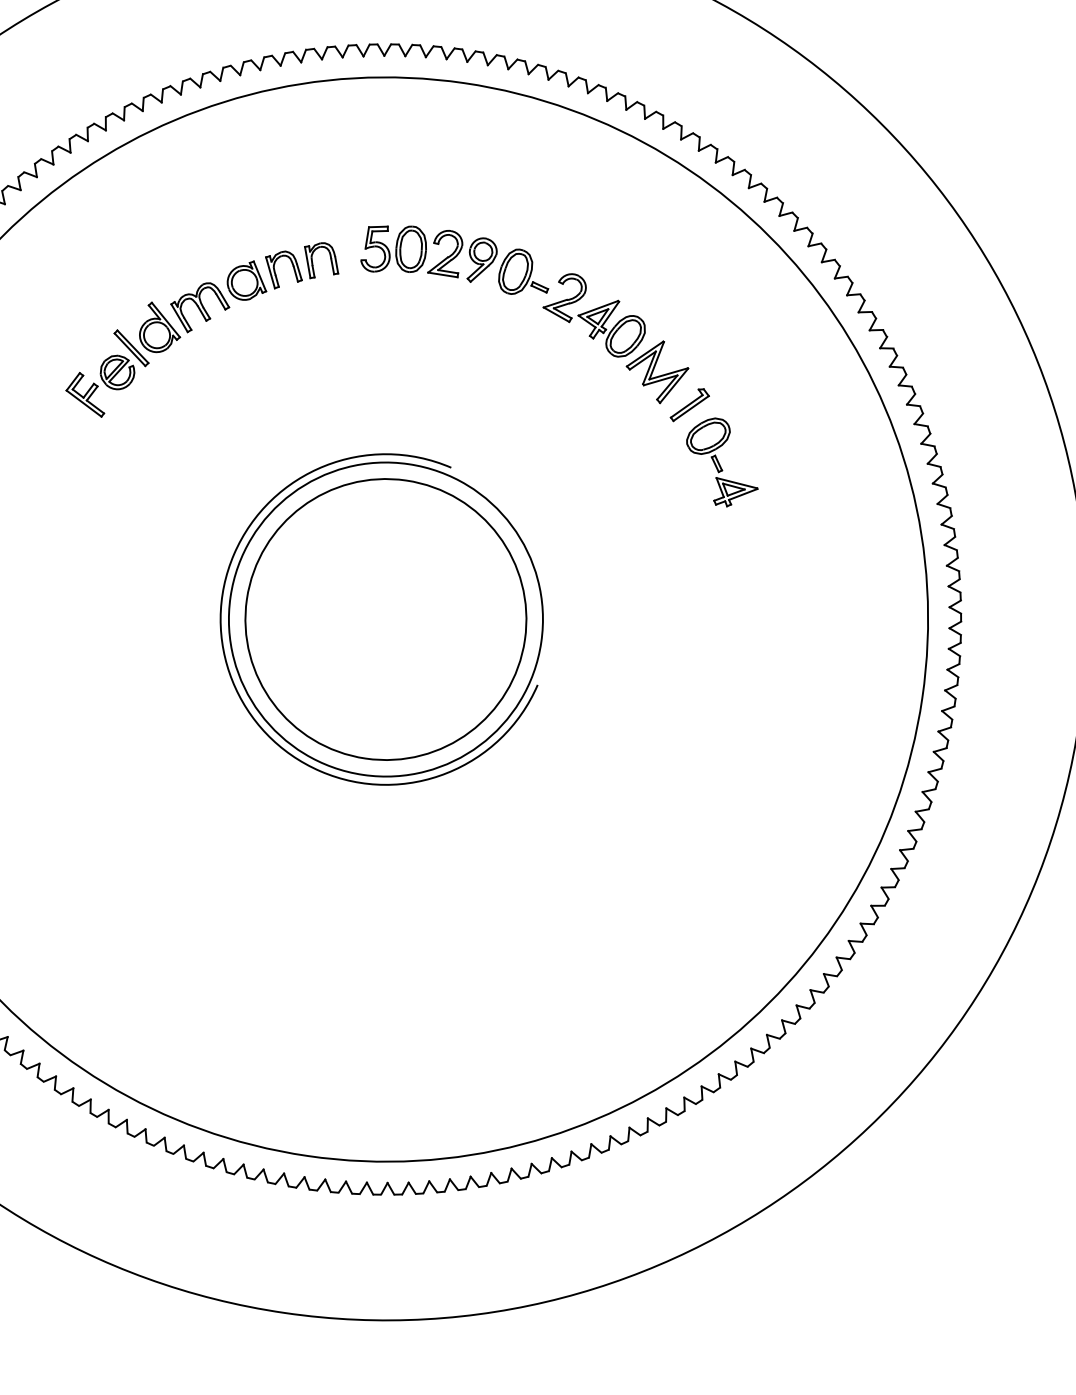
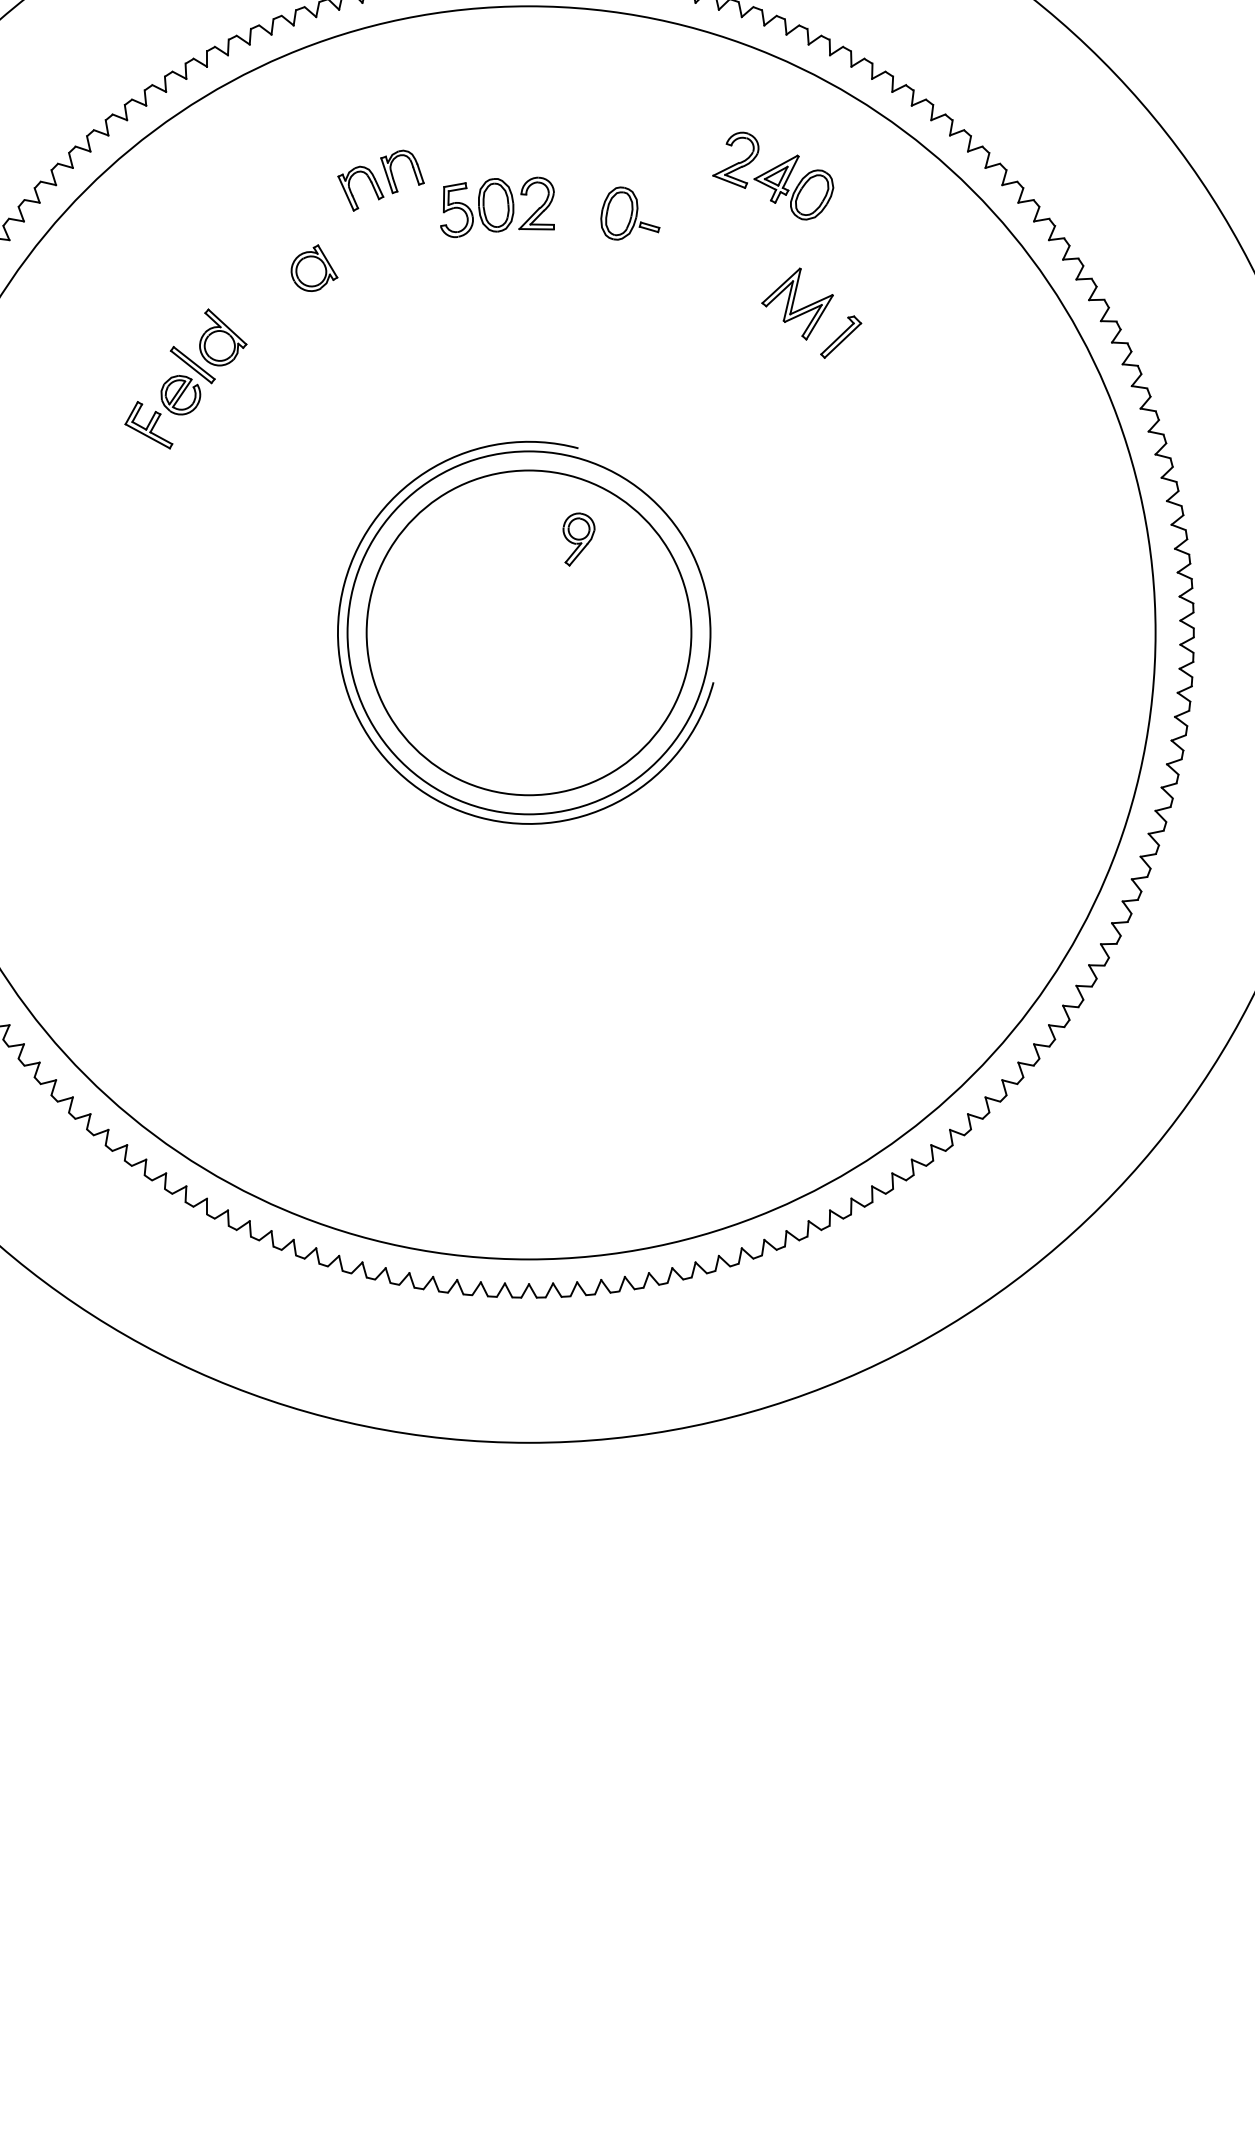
part: (481, 260) -> (578, 539), moved
part: (301, 265) -> (380, 180), moved
part: (199, 307) -> (263, 307), removed
part: (595, 314) -> (773, 175), moved
part: (722, 462) -> (887, 397), removed

